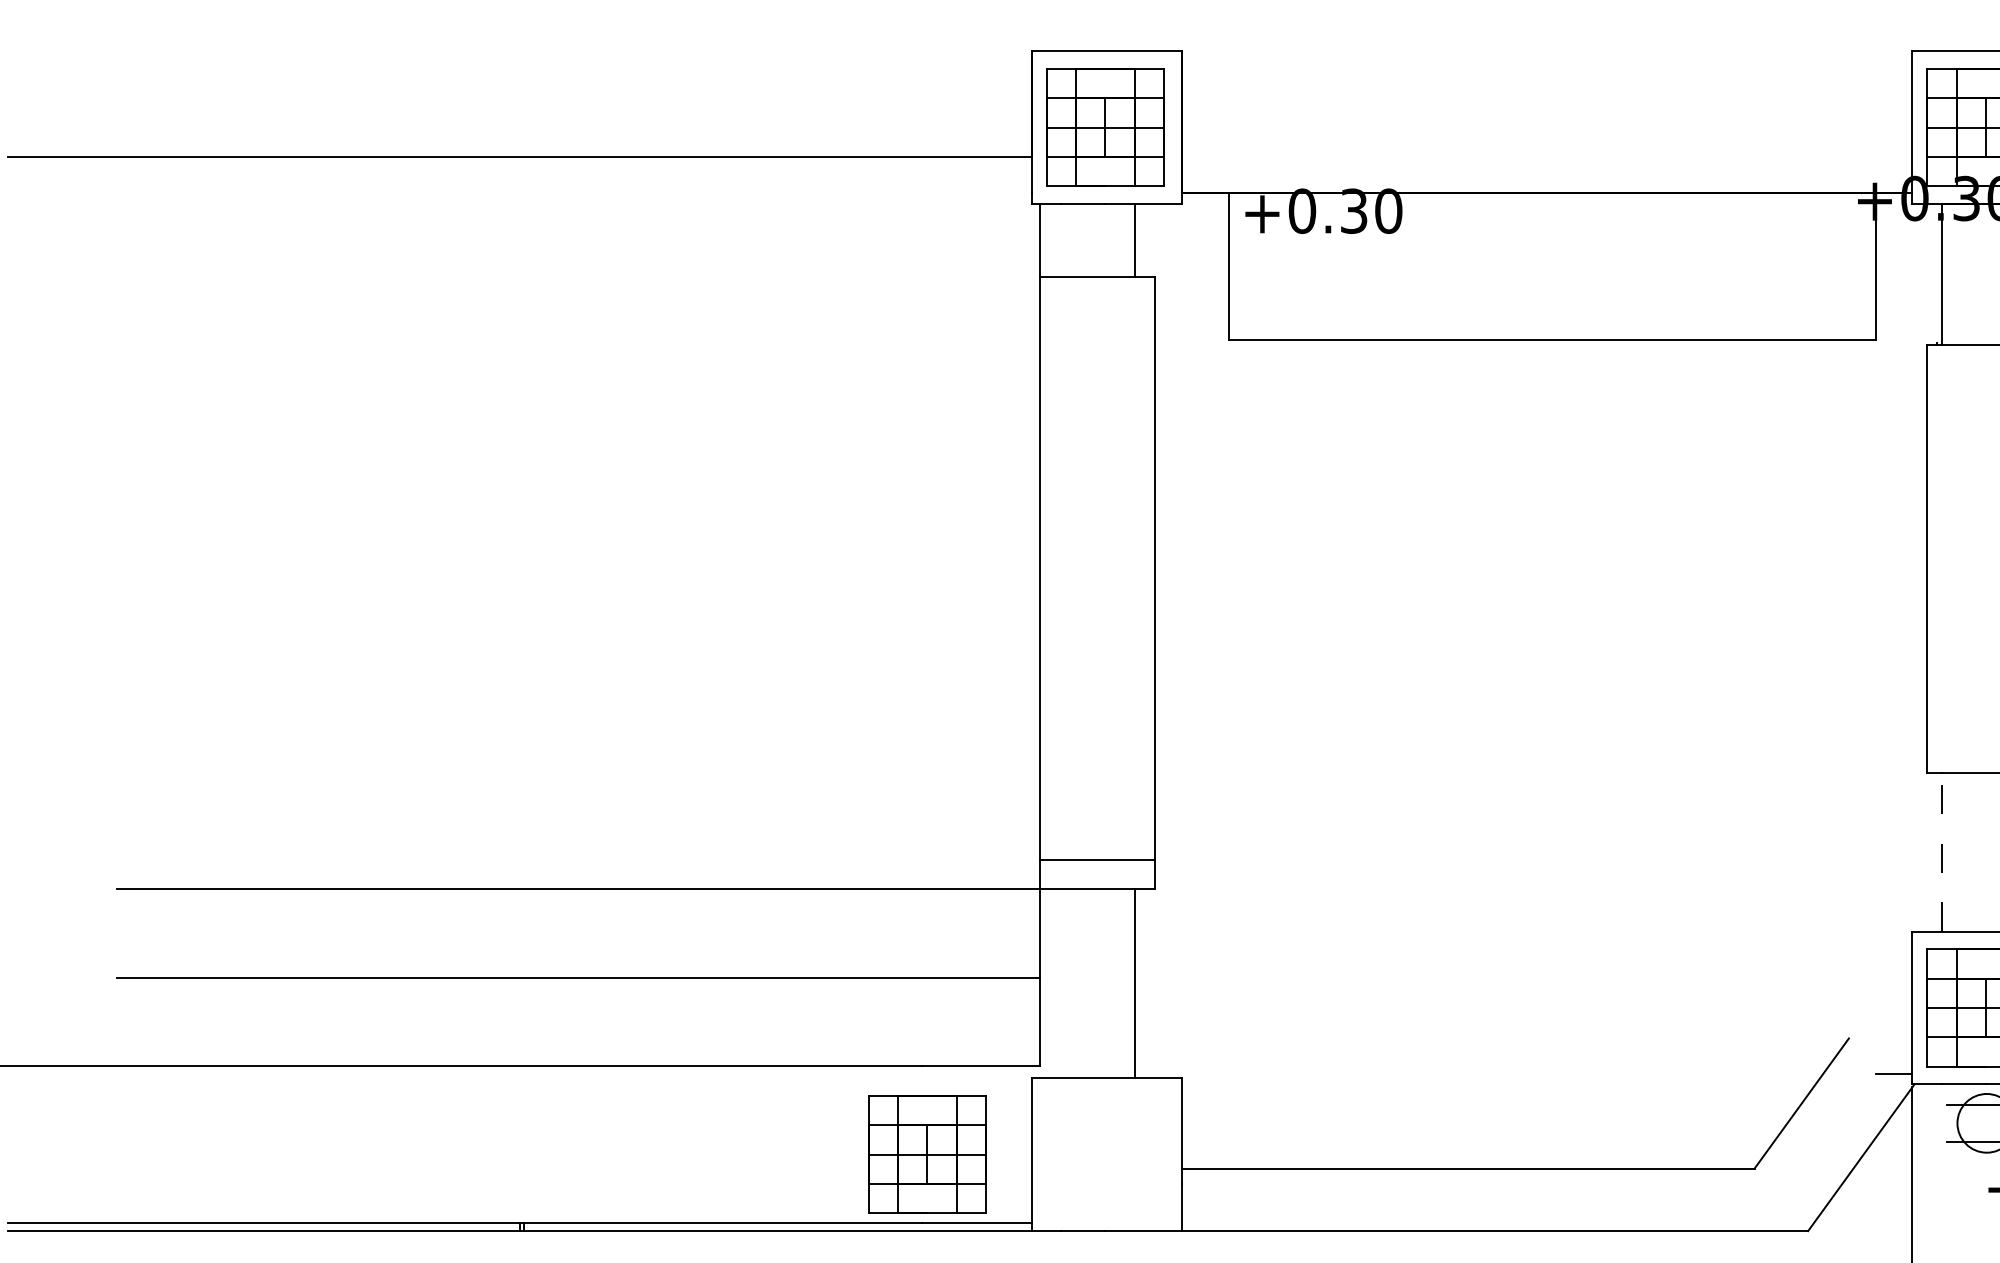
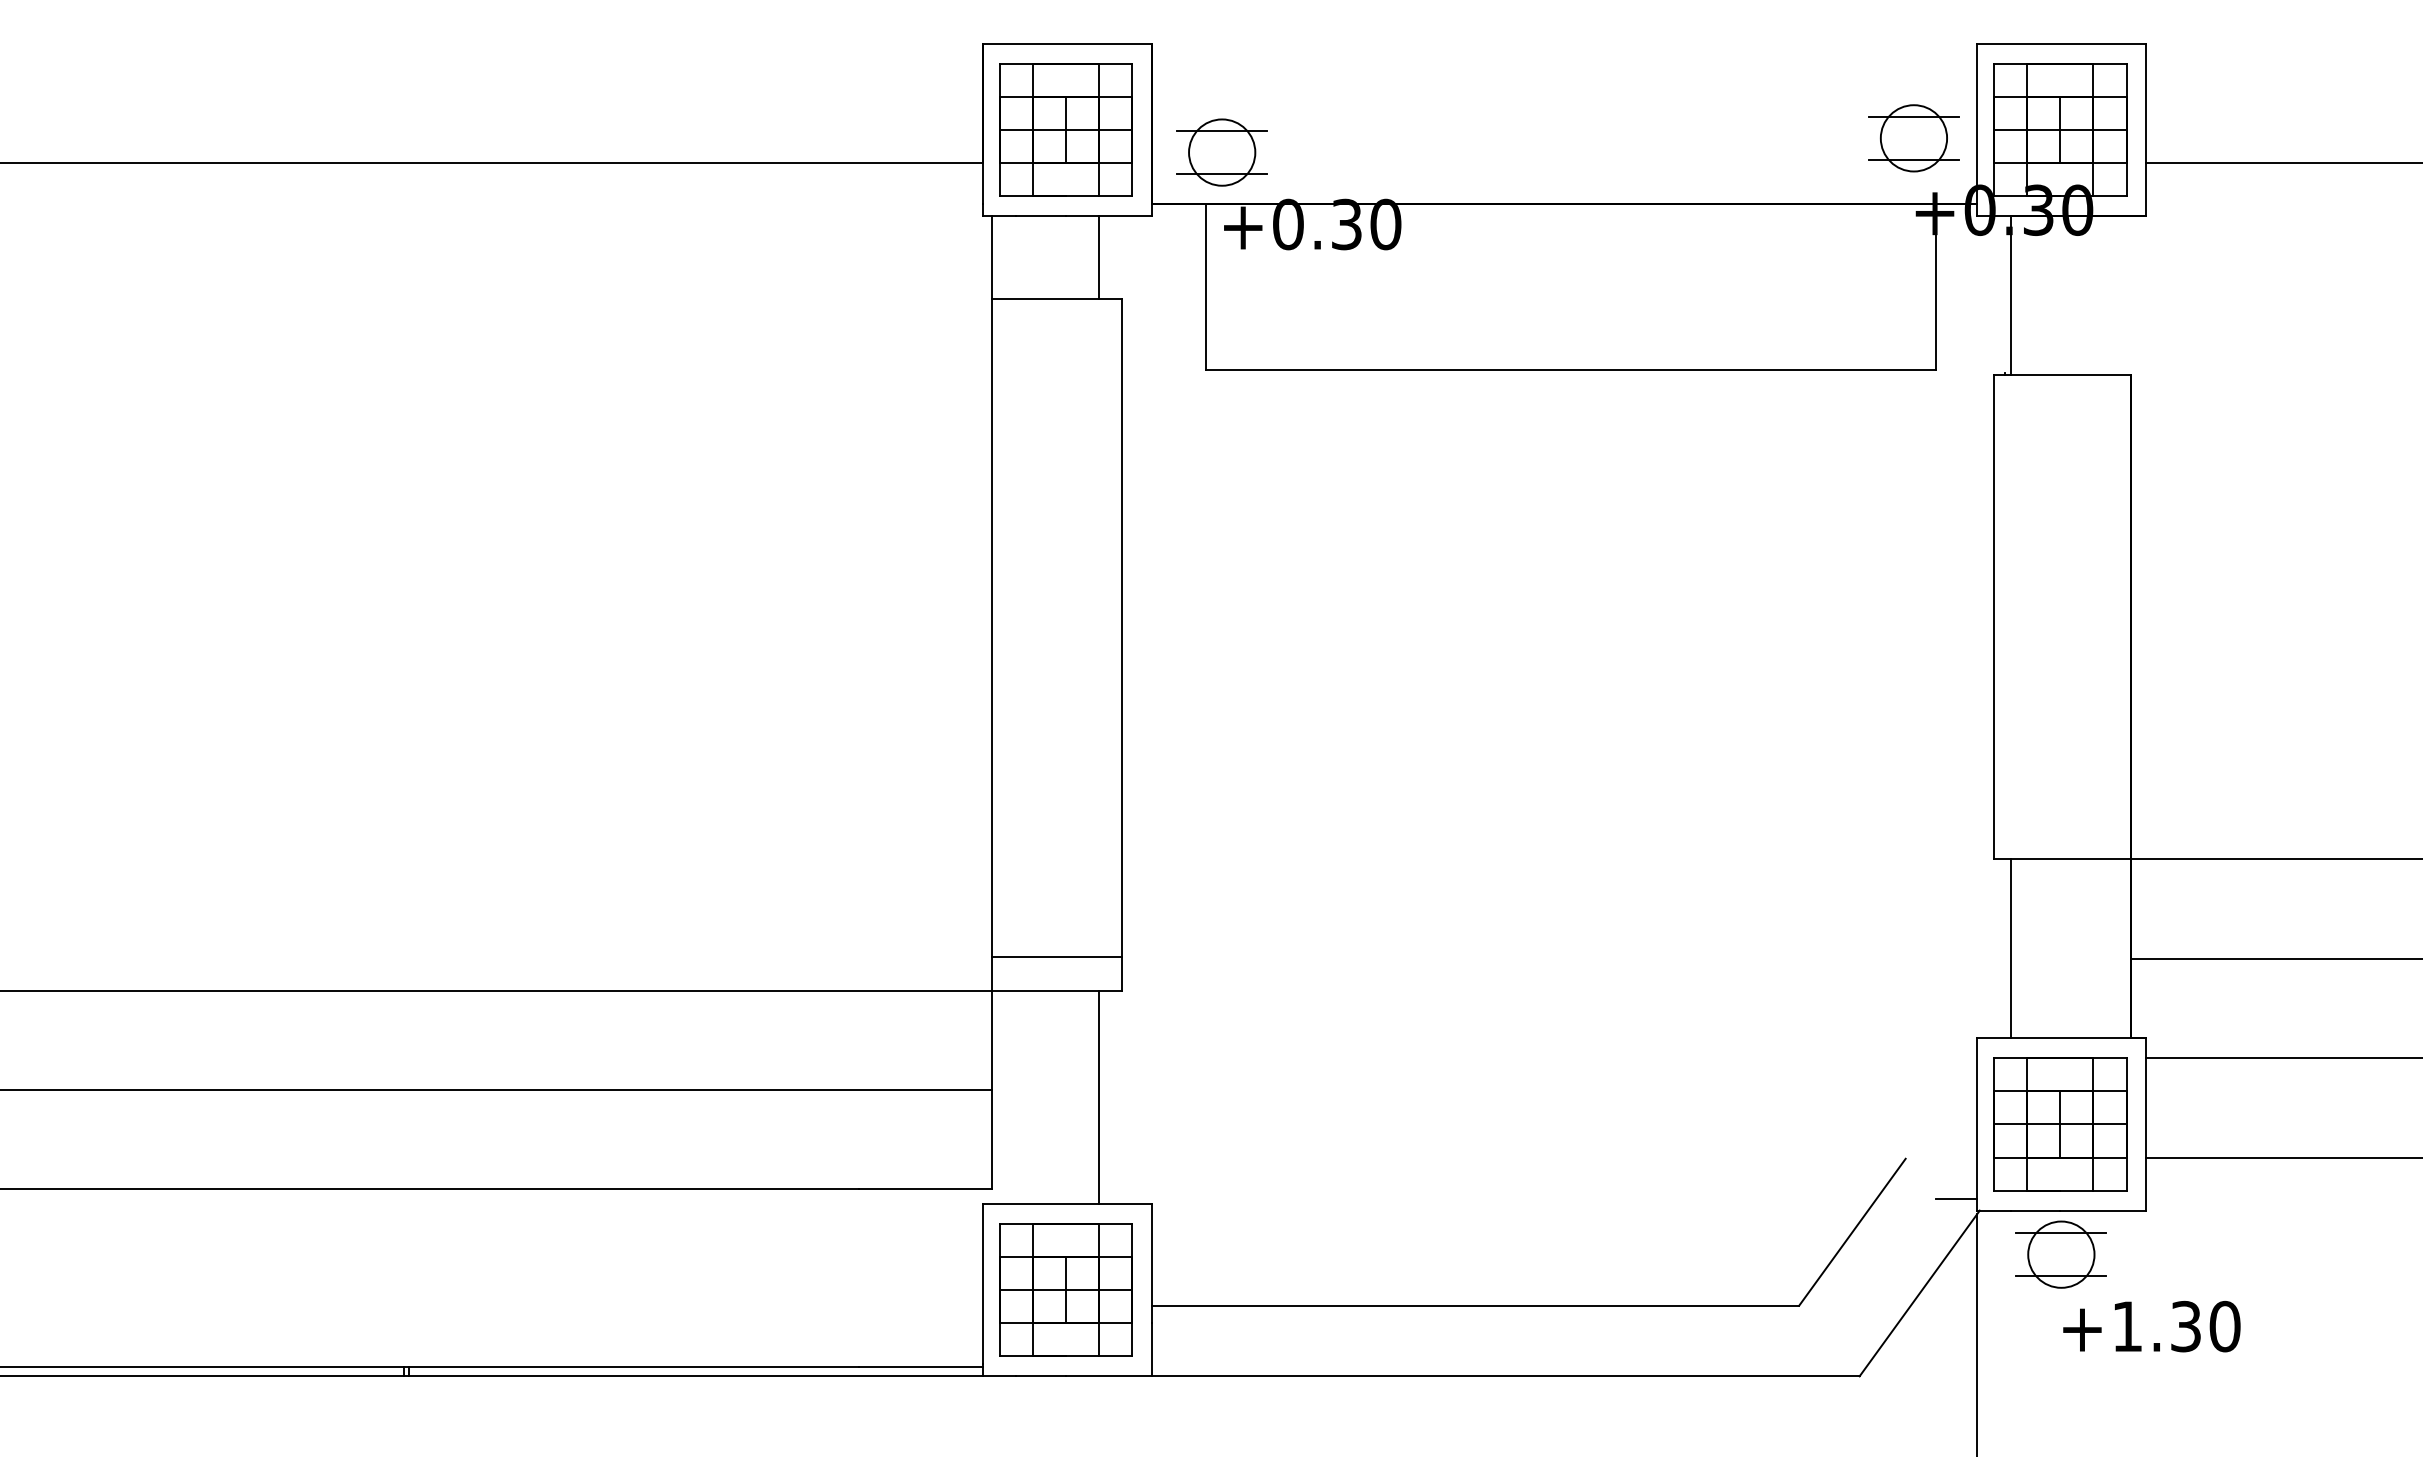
part: (1855, 135) -> (1913, 138), added
part: (1243, 147) -> (1221, 152), added
line: (1941, 852) -> (2010, 948), dashed -> solid
part: (927, 1154) -> (1065, 1289), moved

